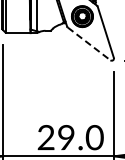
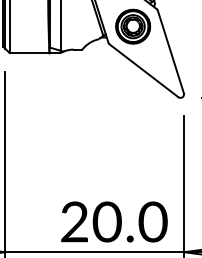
line: (89, 43) -> (144, 70), dashed -> solid
text: (66, 138) -> (107, 223), 29.0 -> 20.0

